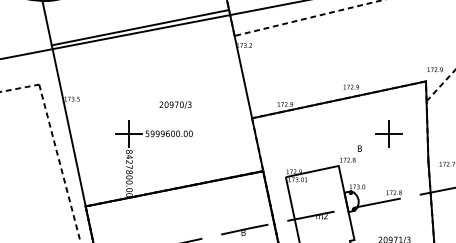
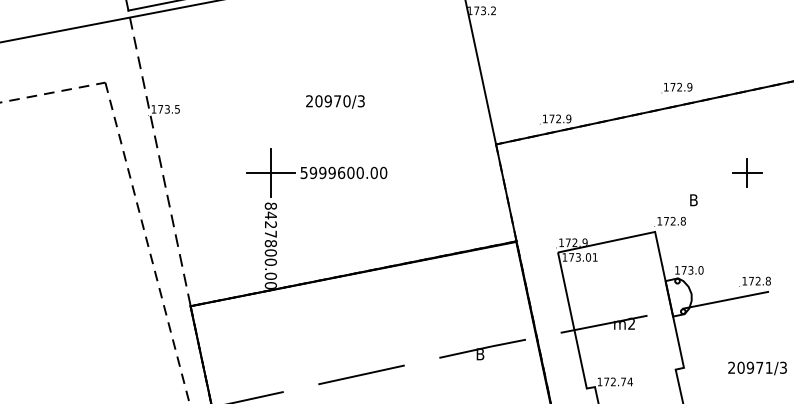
text: (175, 104) -> (335, 100), moved
line: (68, 125) -> (159, 157), solid -> dashed
part: (388, 133) -> (746, 172), size x0.6

